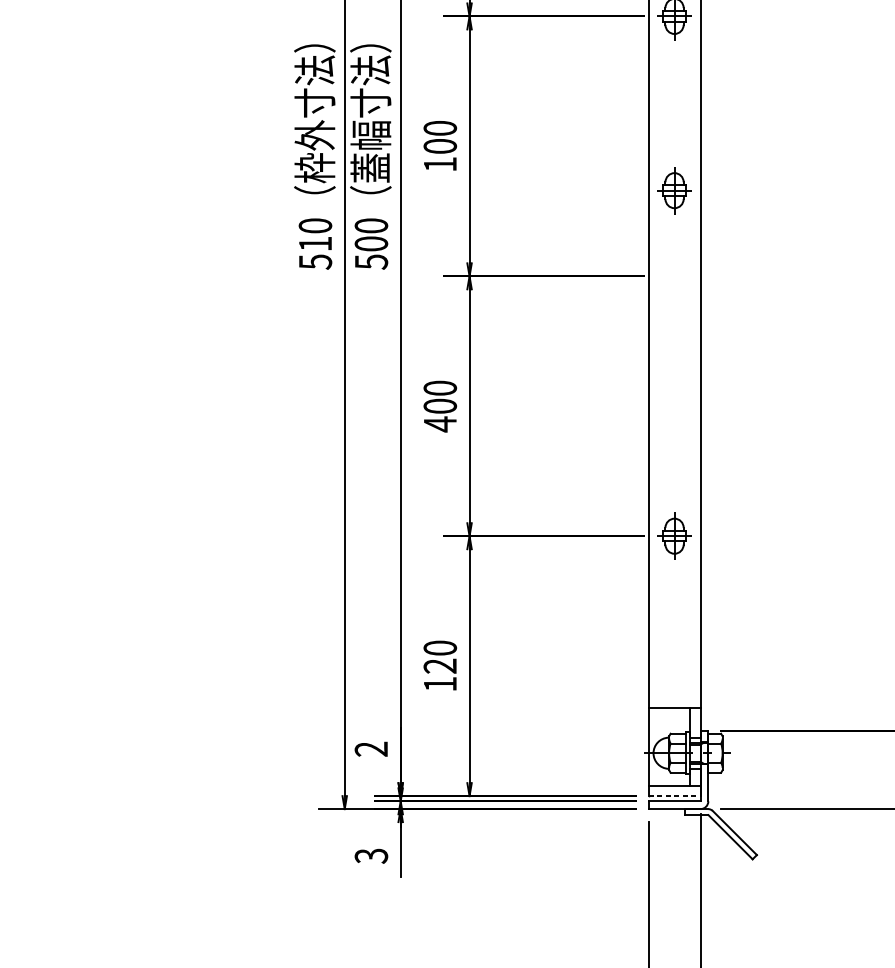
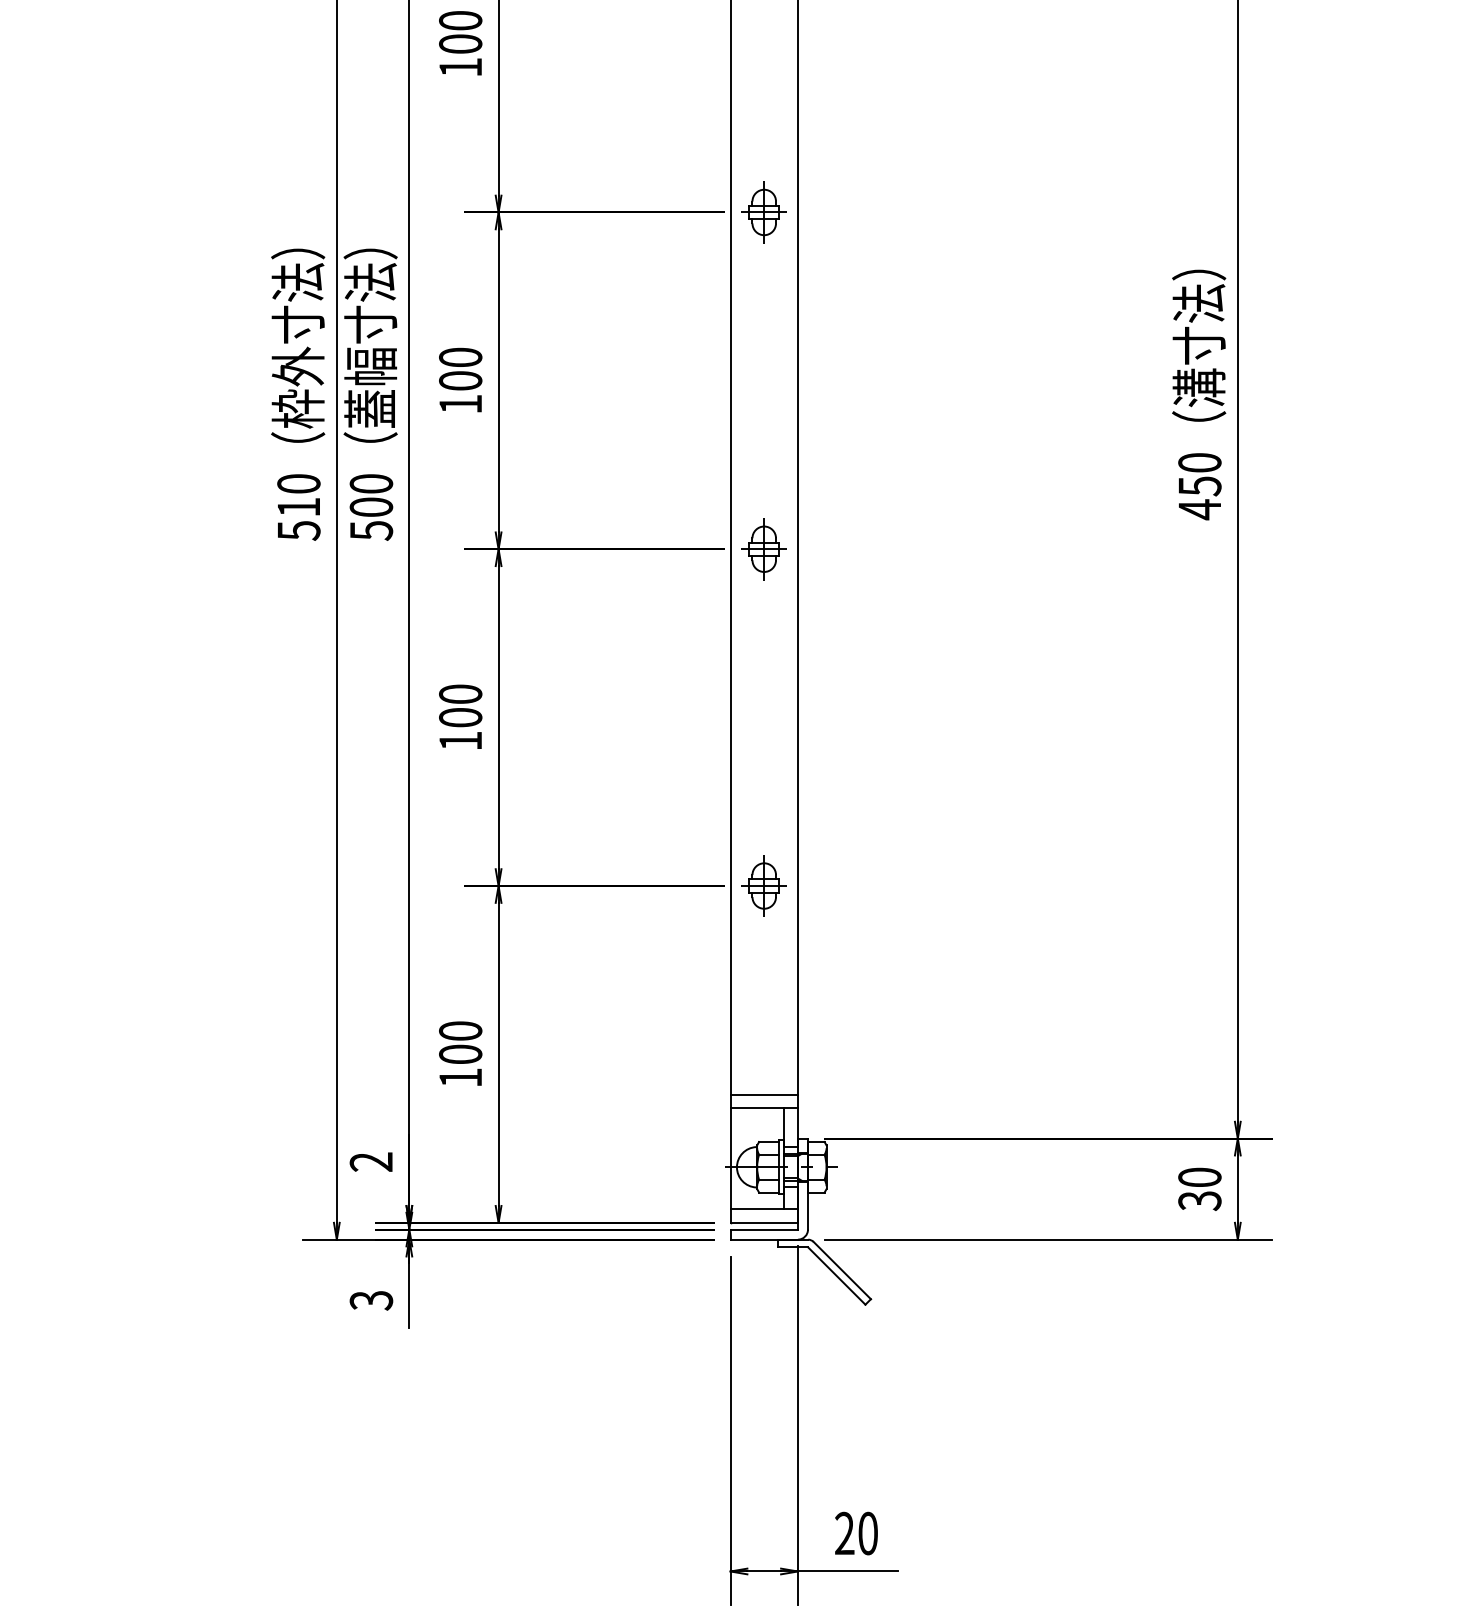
part: (673, 190) -> (763, 549), moved
text: (440, 423) -> (460, 740), 400 -> 100
text: (440, 666) -> (460, 1054), 120 -> 100
line: (673, 697) -> (763, 1094), added
line: (674, 795) -> (764, 1222), dashed -> solid

